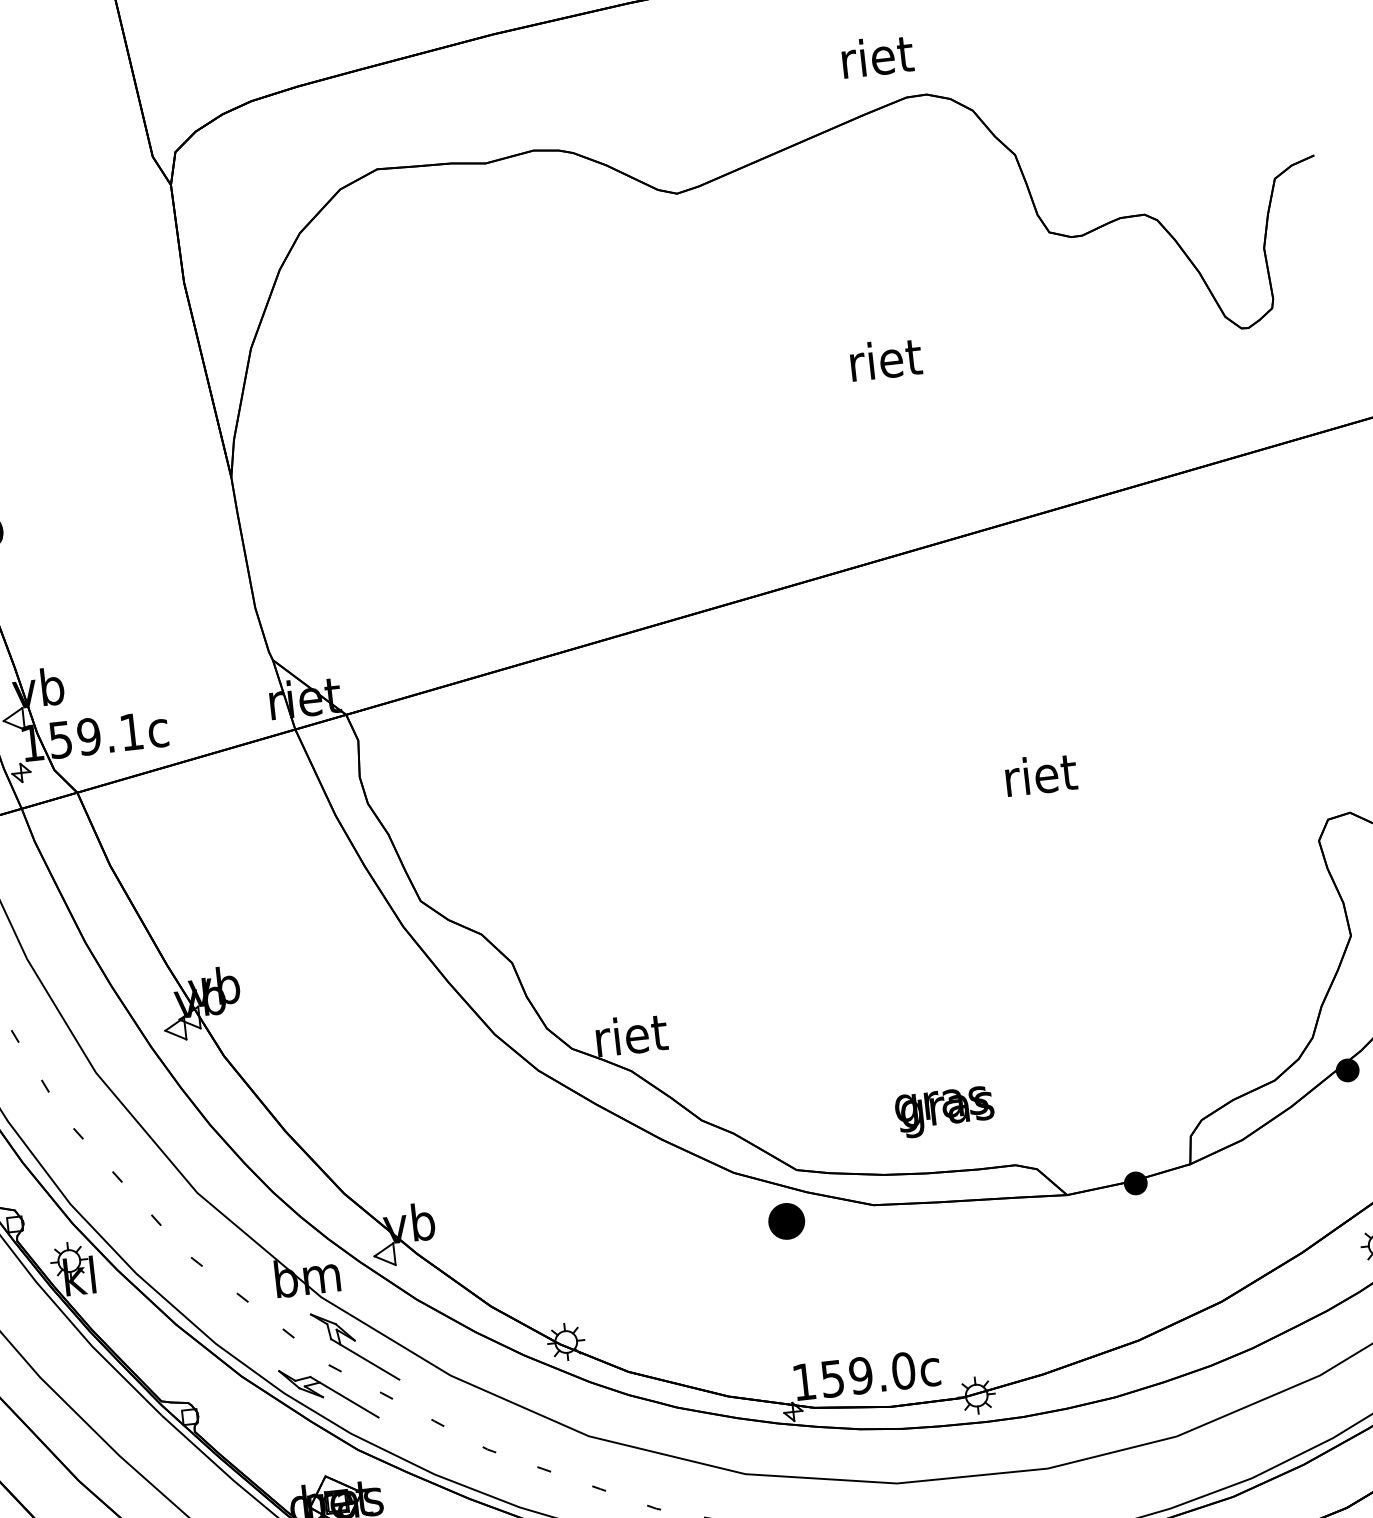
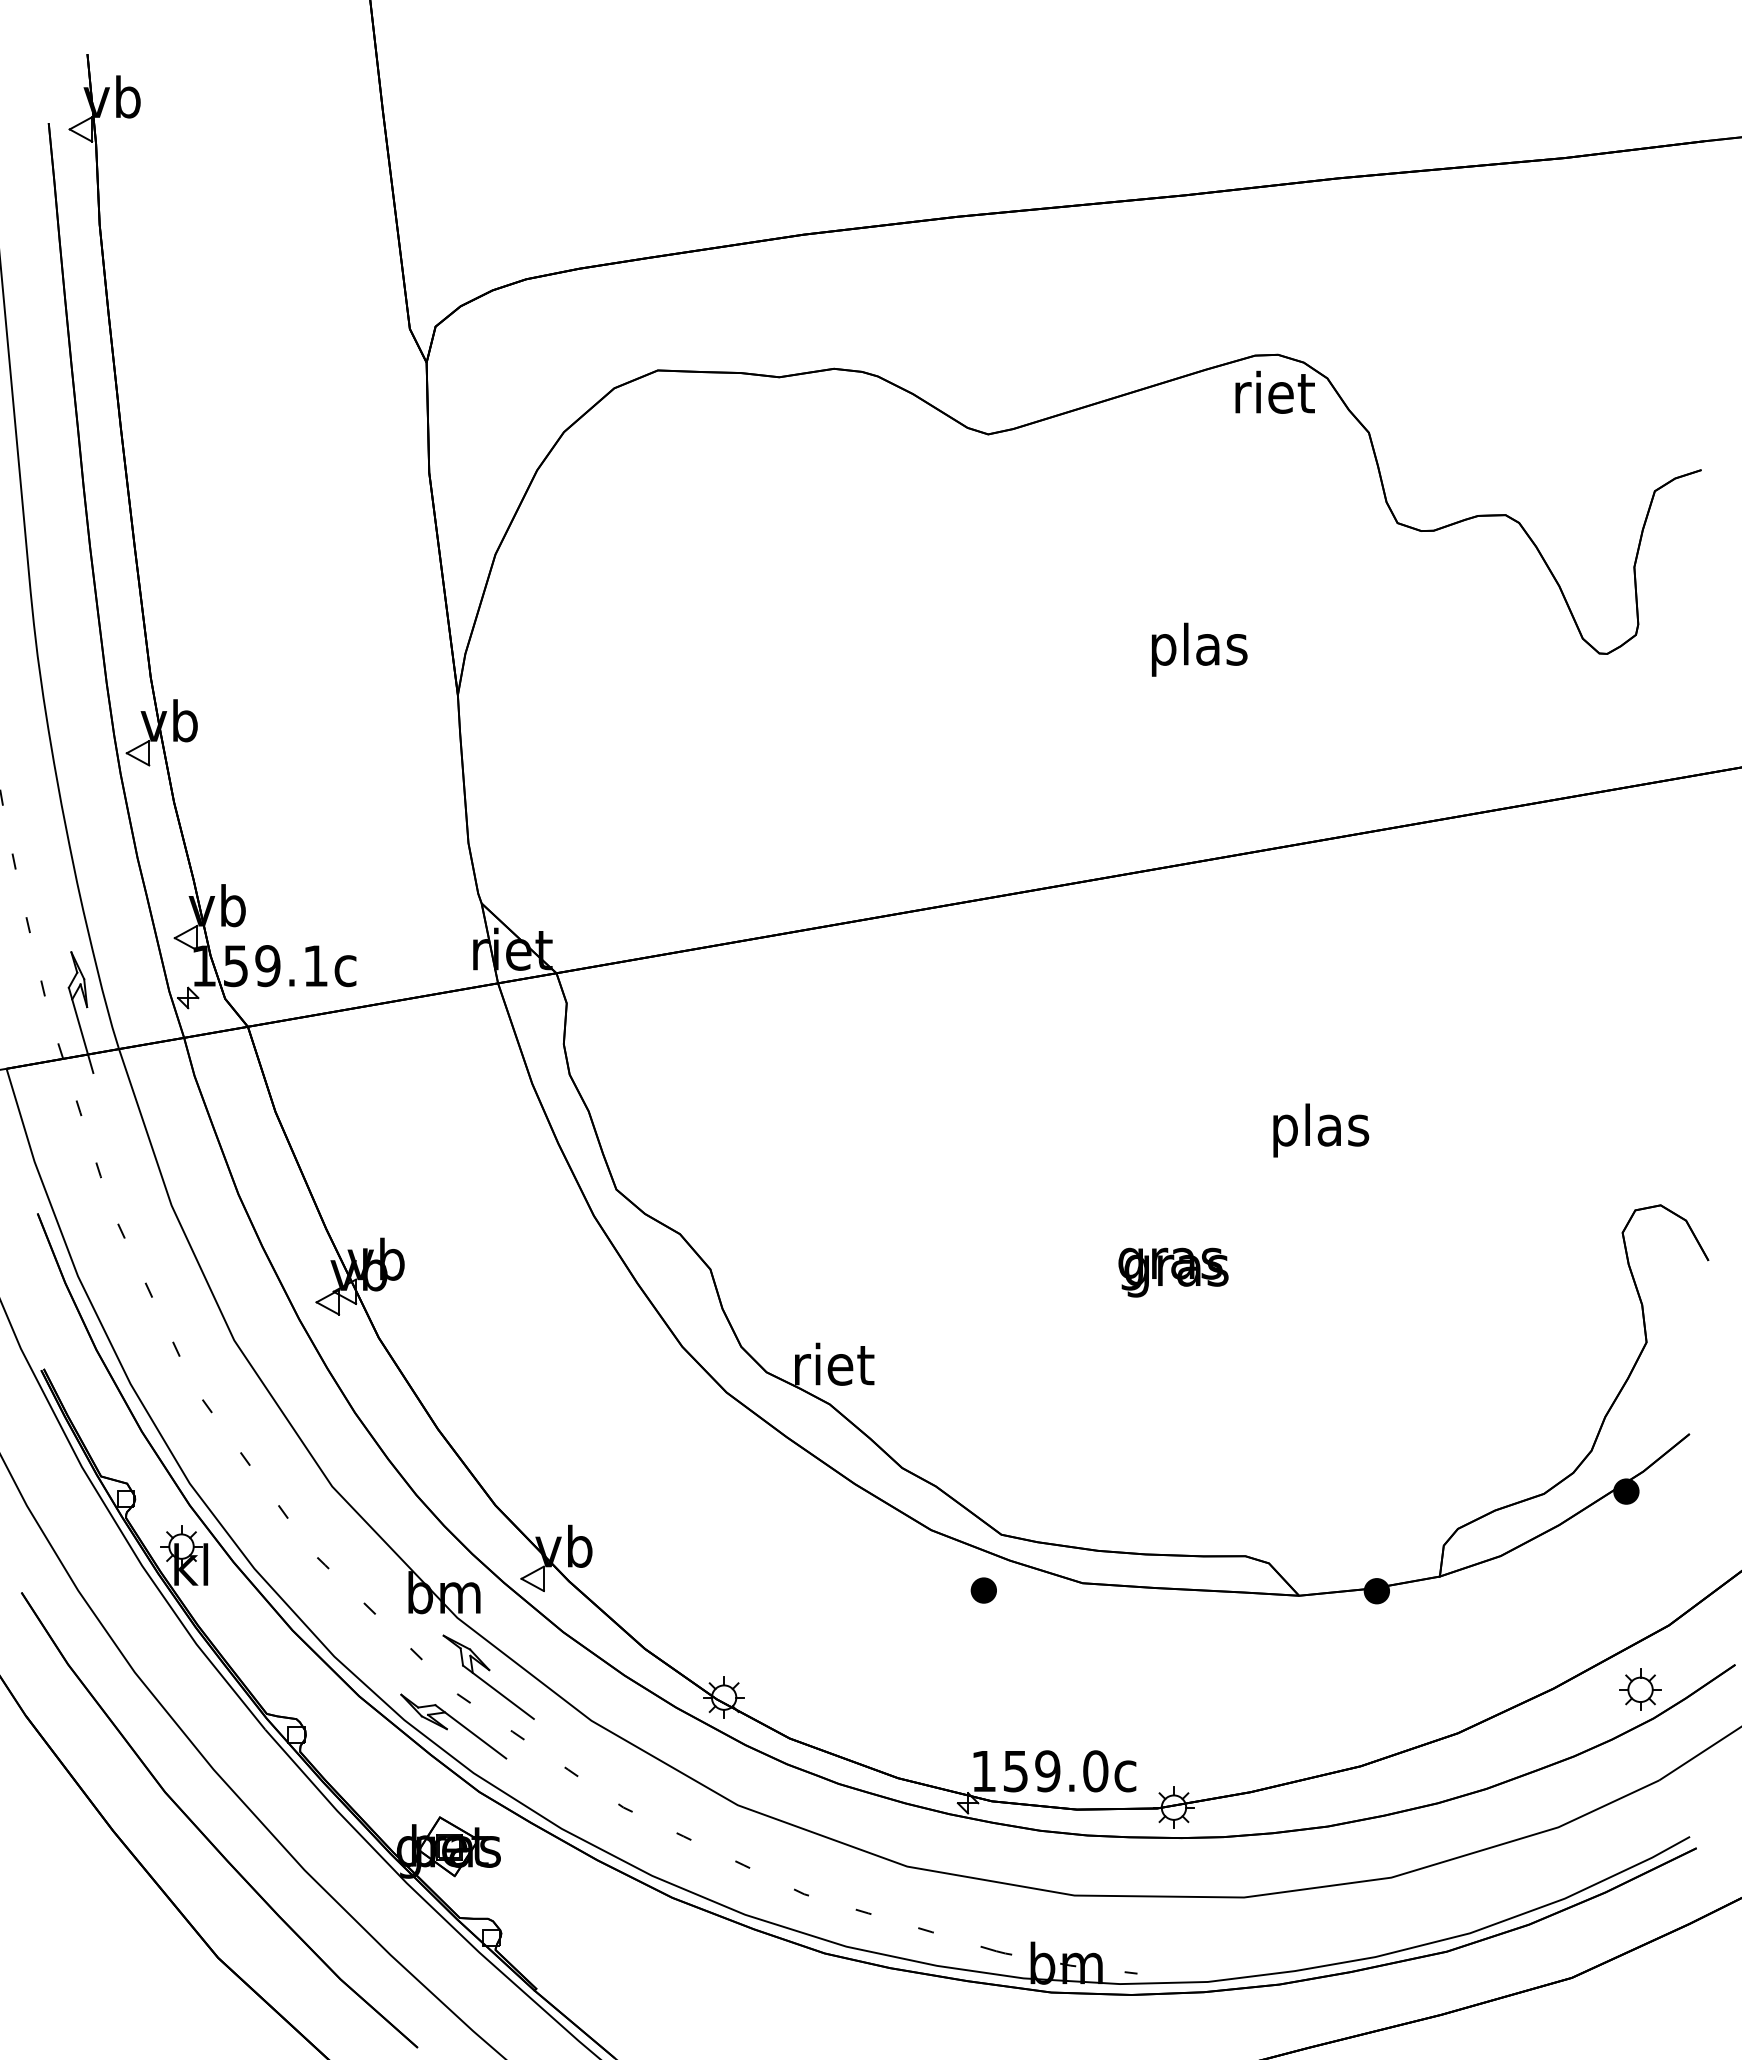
text: (876, 55) -> (1274, 391), moved
text: (885, 364) -> (1199, 649), riet -> plas
text: (1041, 779) -> (1321, 1130), riet -> plas
text: (944, 1112) -> (1173, 1272), moved
part: (786, 1221) -> (983, 1590), size x0.62

